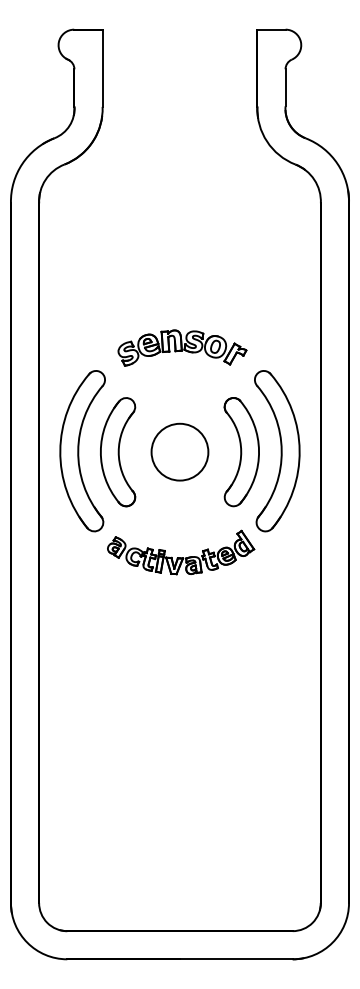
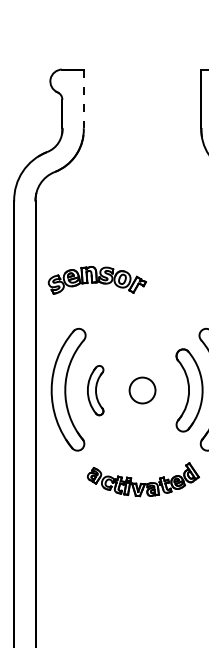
line: (102, 68) -> (83, 99), solid -> dashed
part: (182, 347) -> (97, 279), moved
circle: (179, 451) -> (142, 390), size x0.6
part: (118, 452) -> (95, 390), size x0.6
part: (181, 552) -> (143, 479), moved

